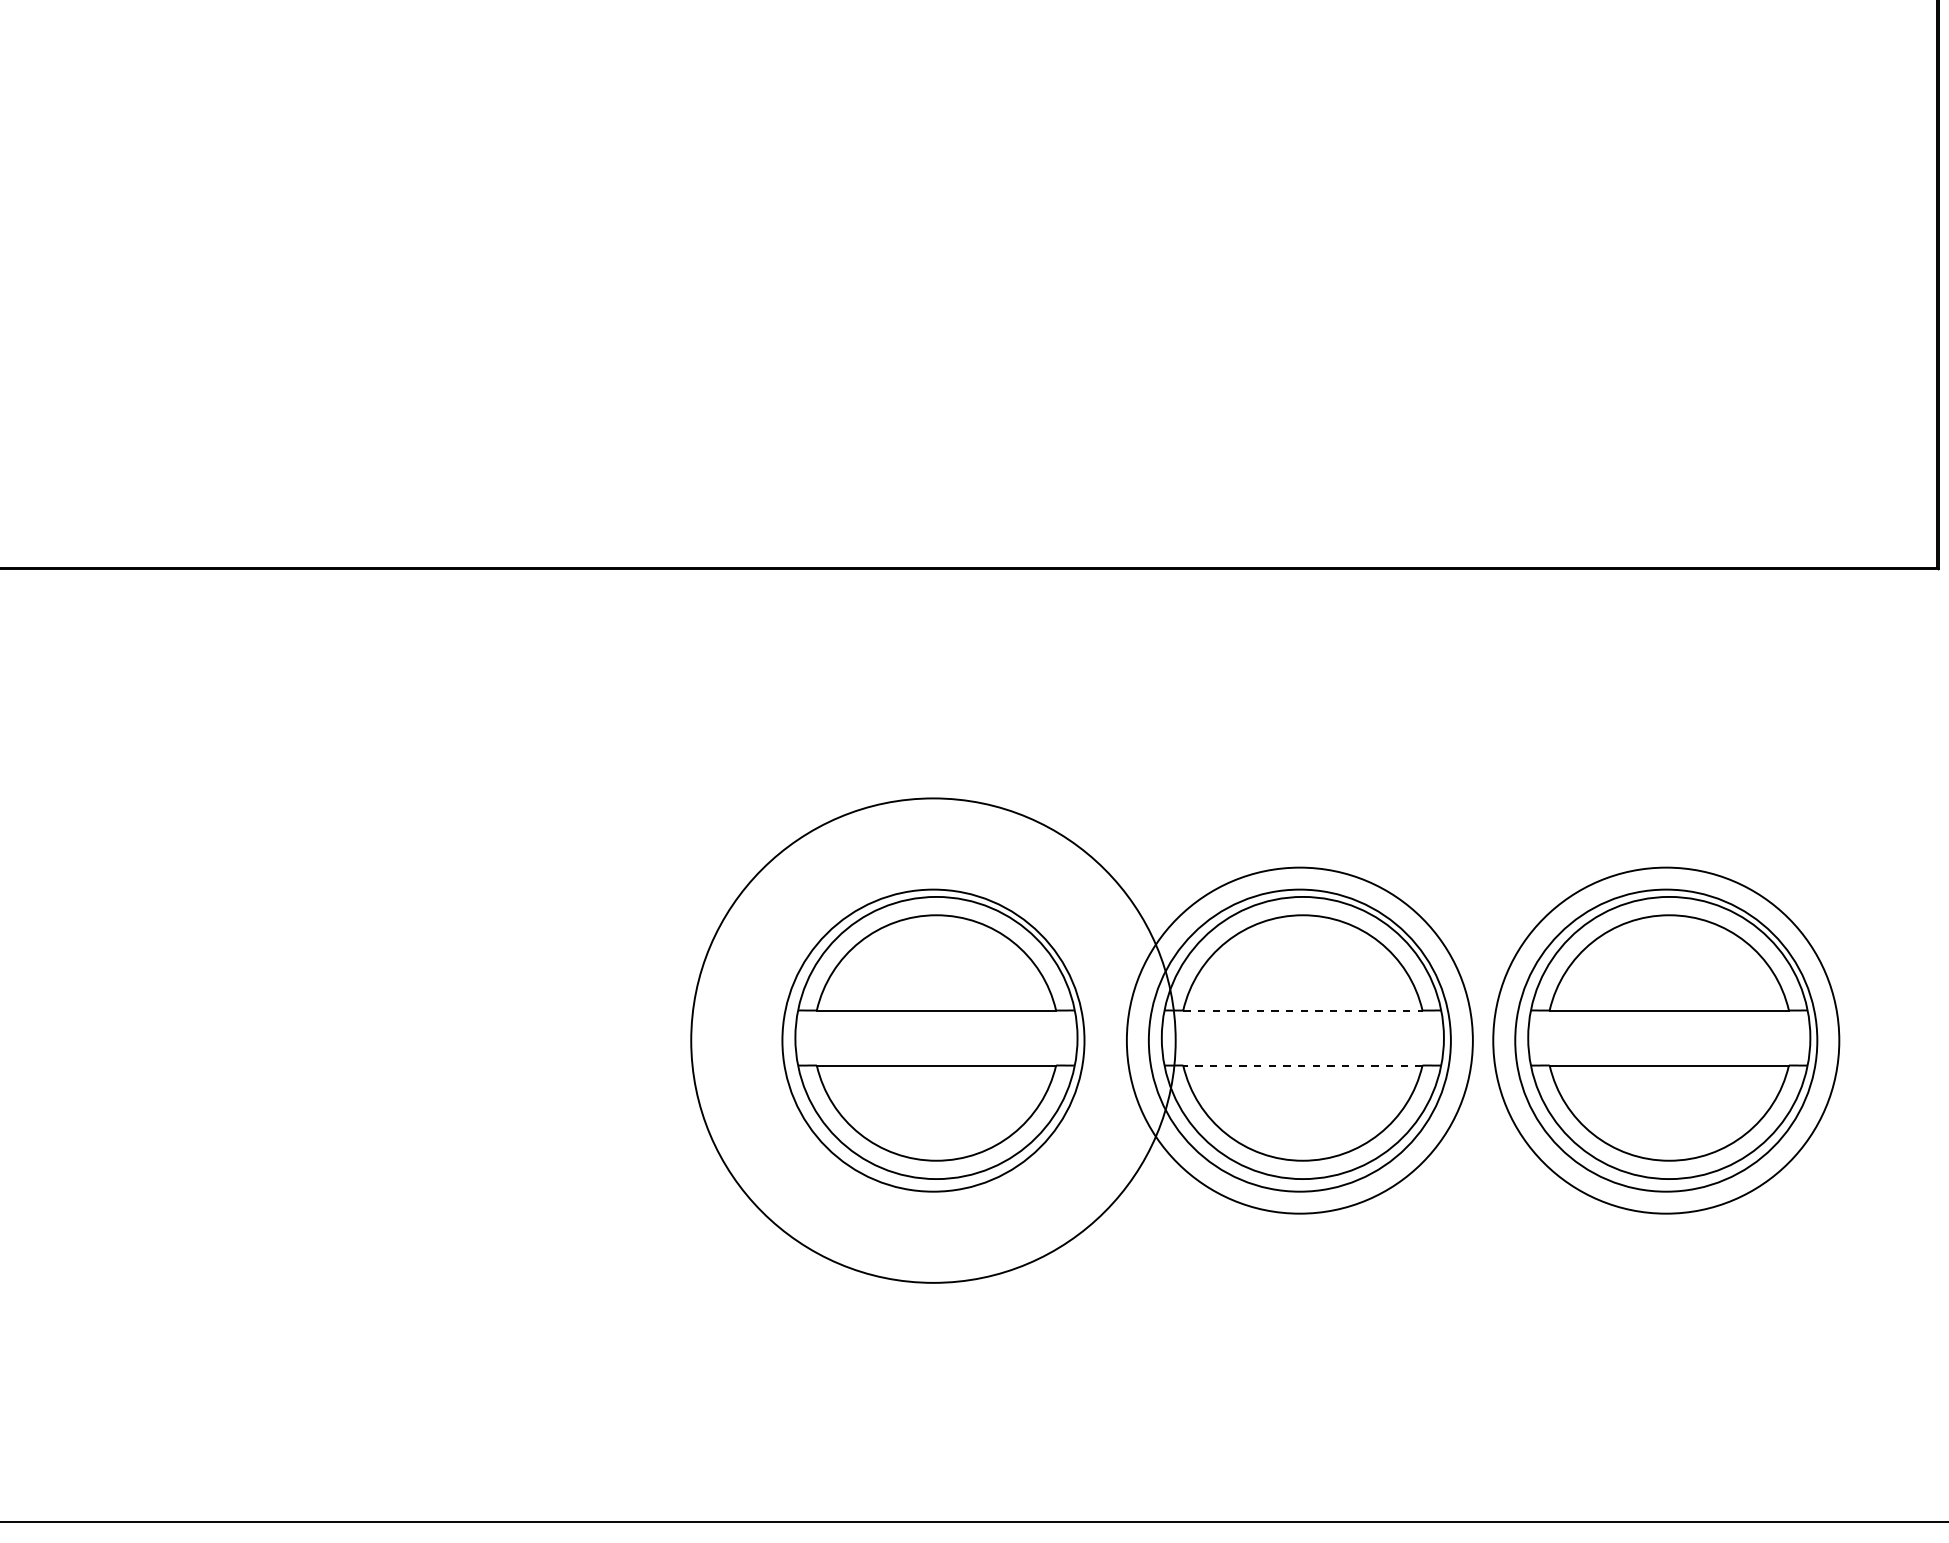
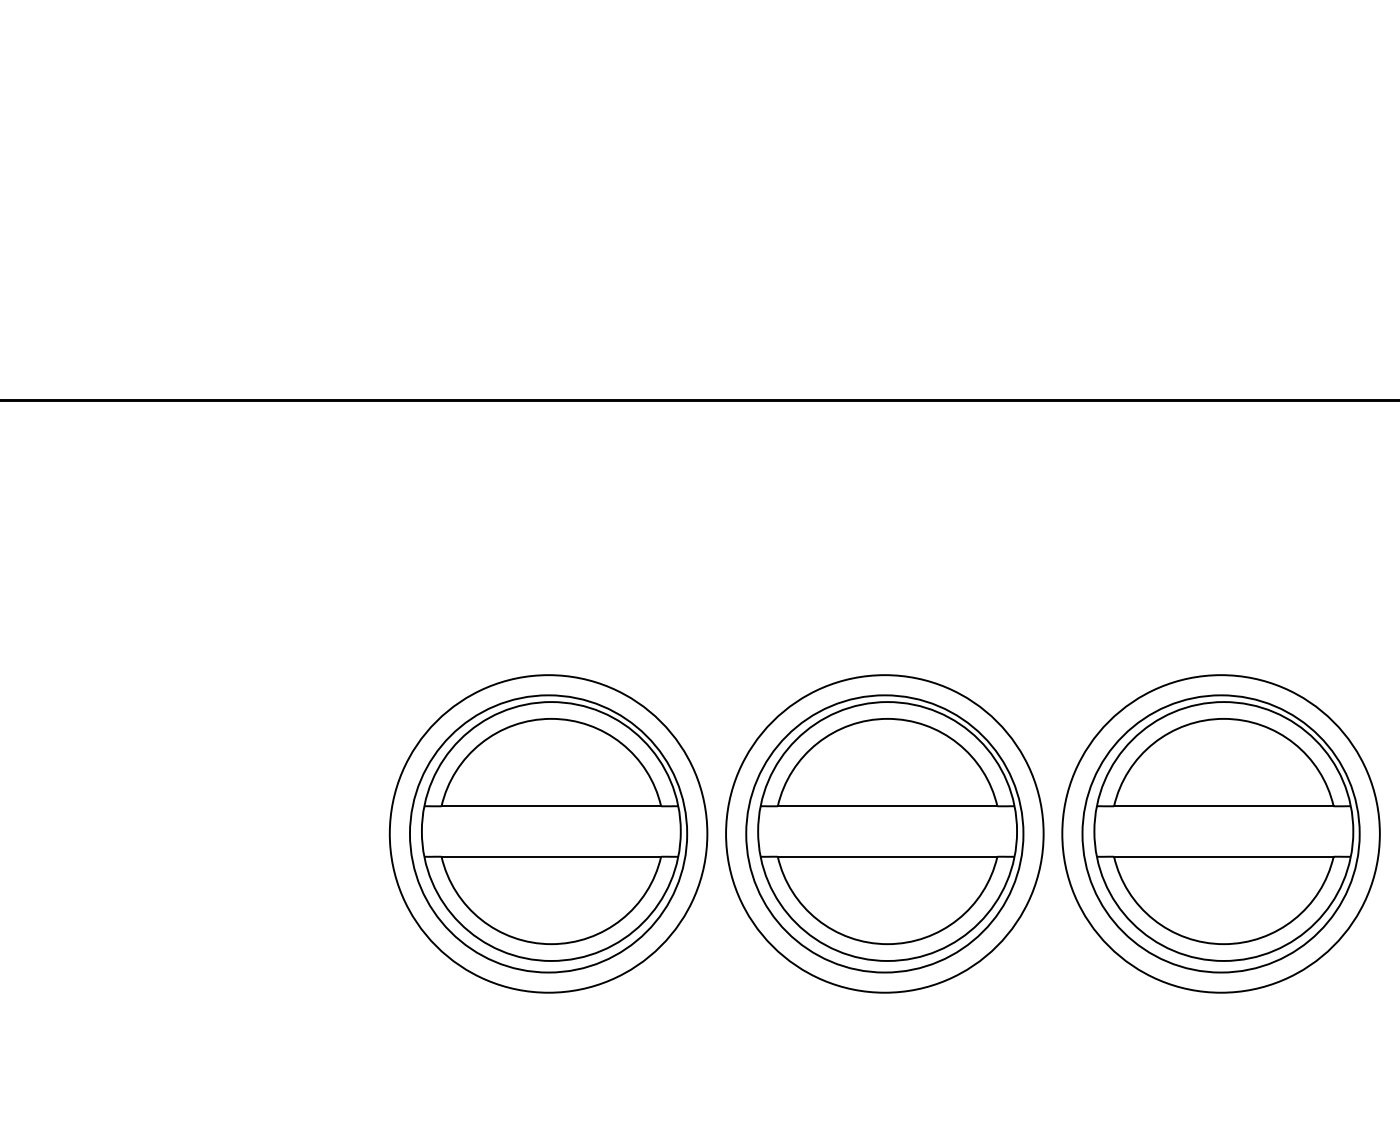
line: (1302, 1010) -> (887, 806), dashed -> solid
circle: (933, 1040) -> (548, 833), size x0.71
line: (1302, 1065) -> (887, 856), dashed -> solid

